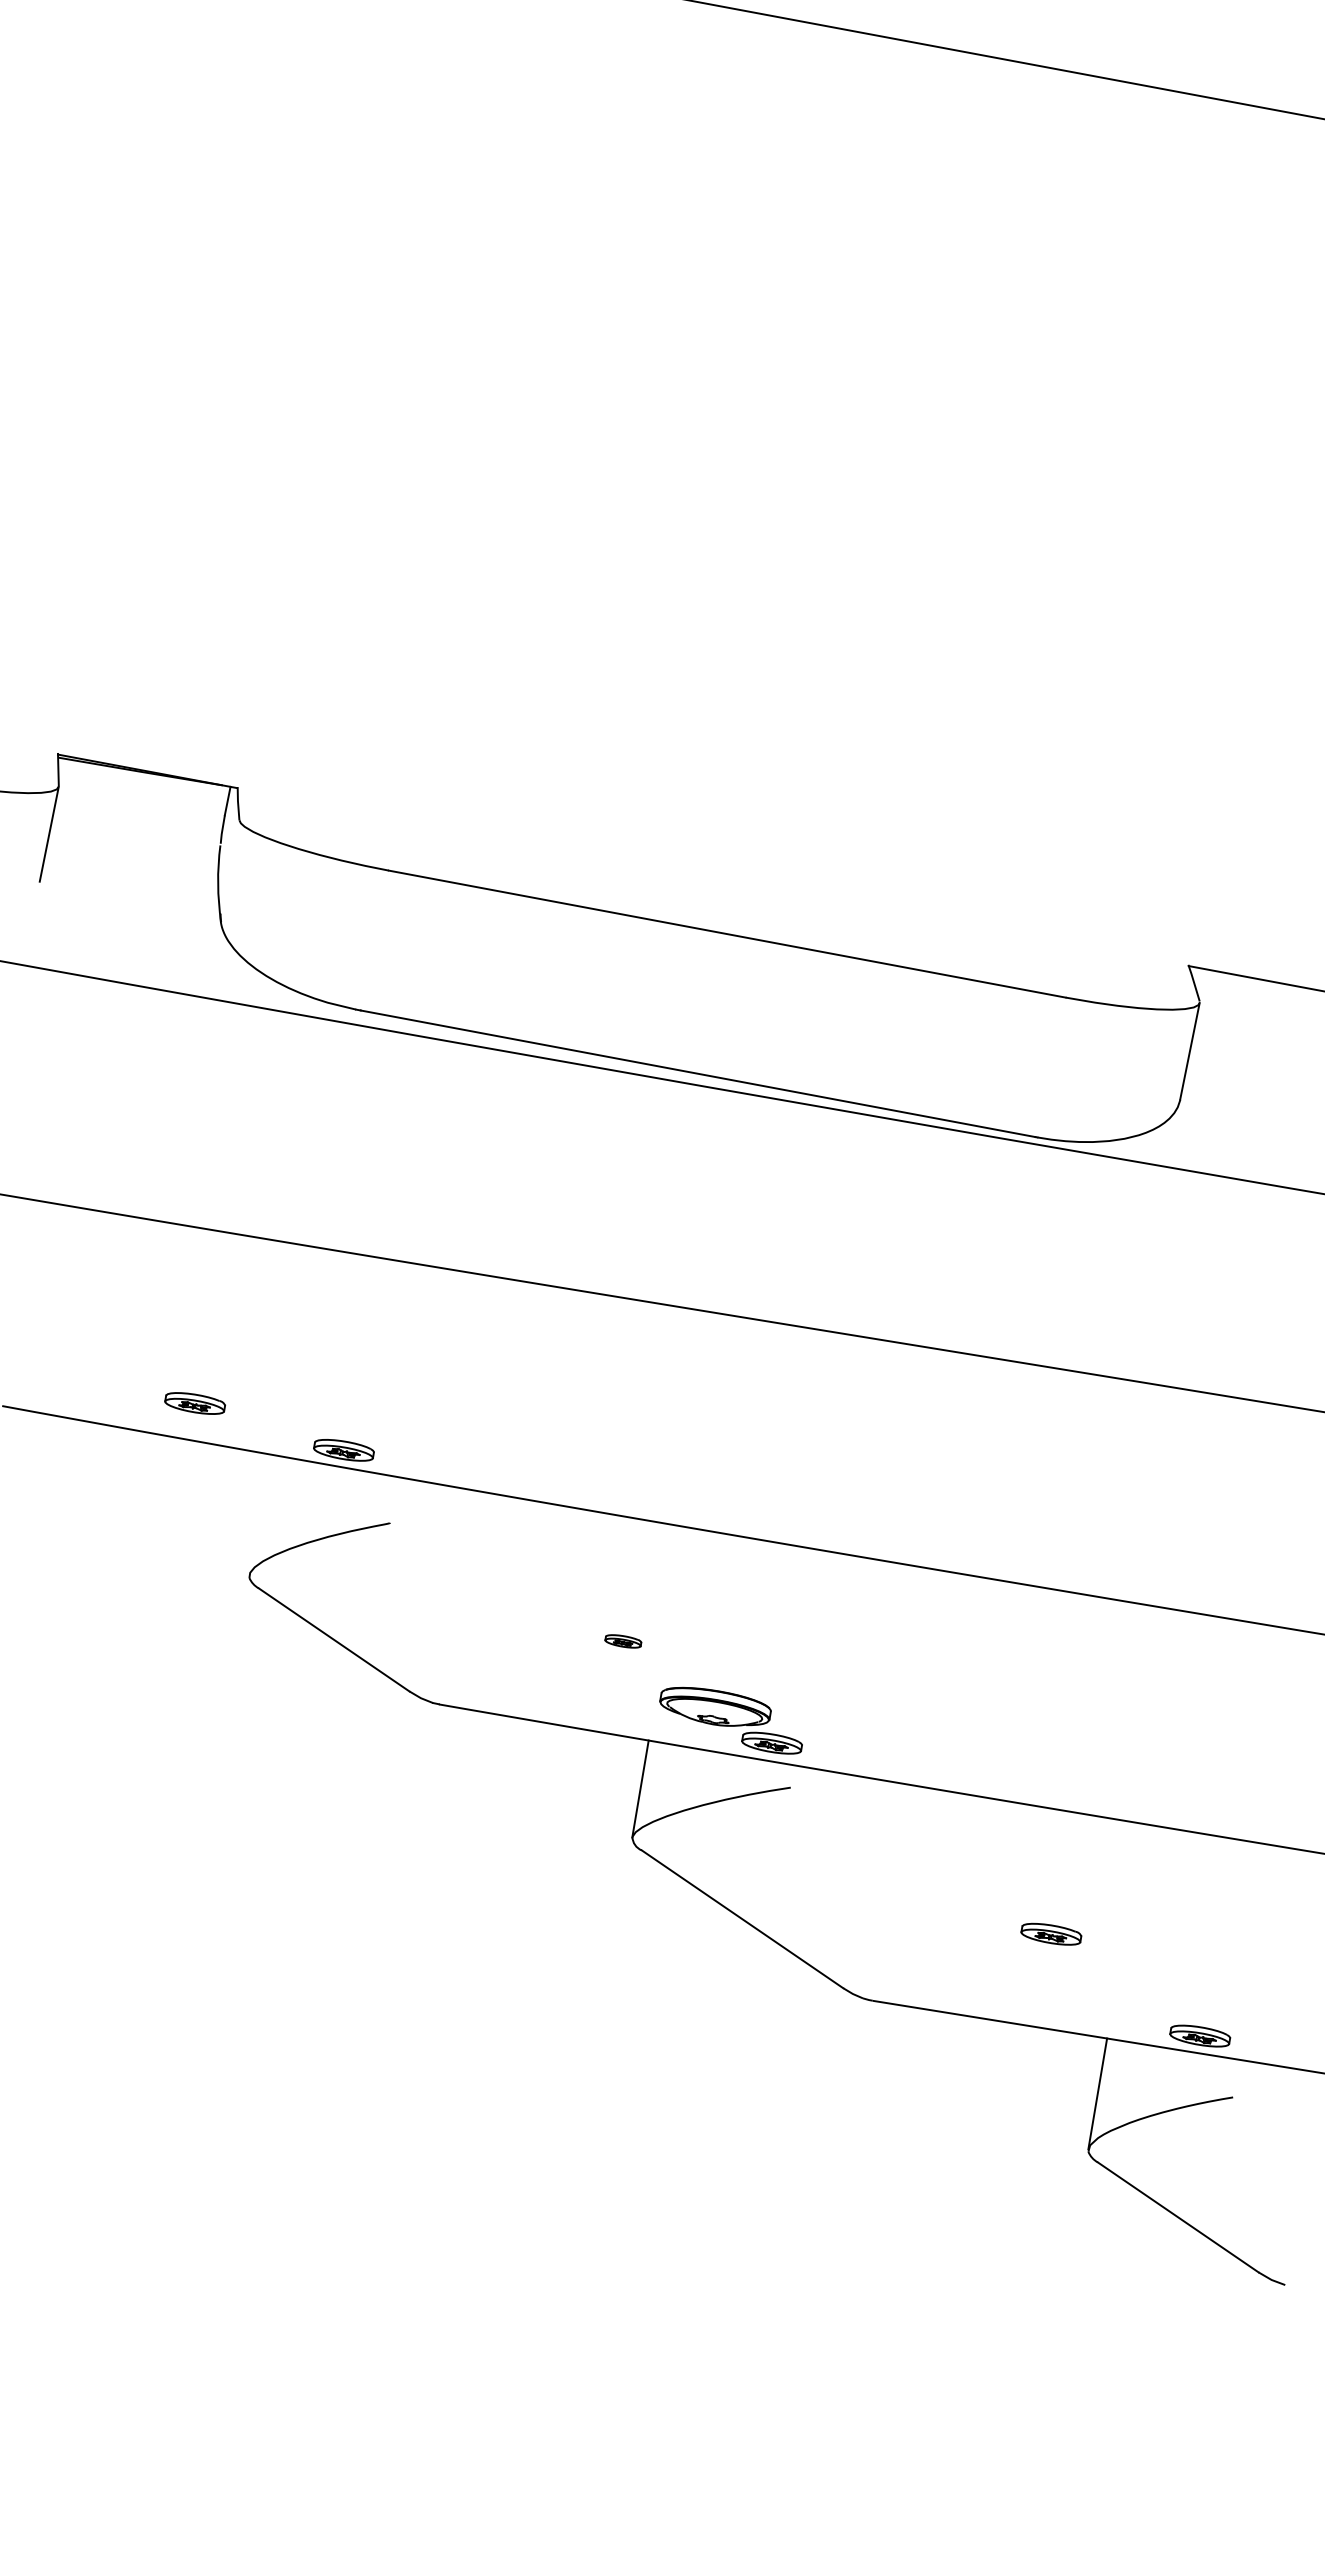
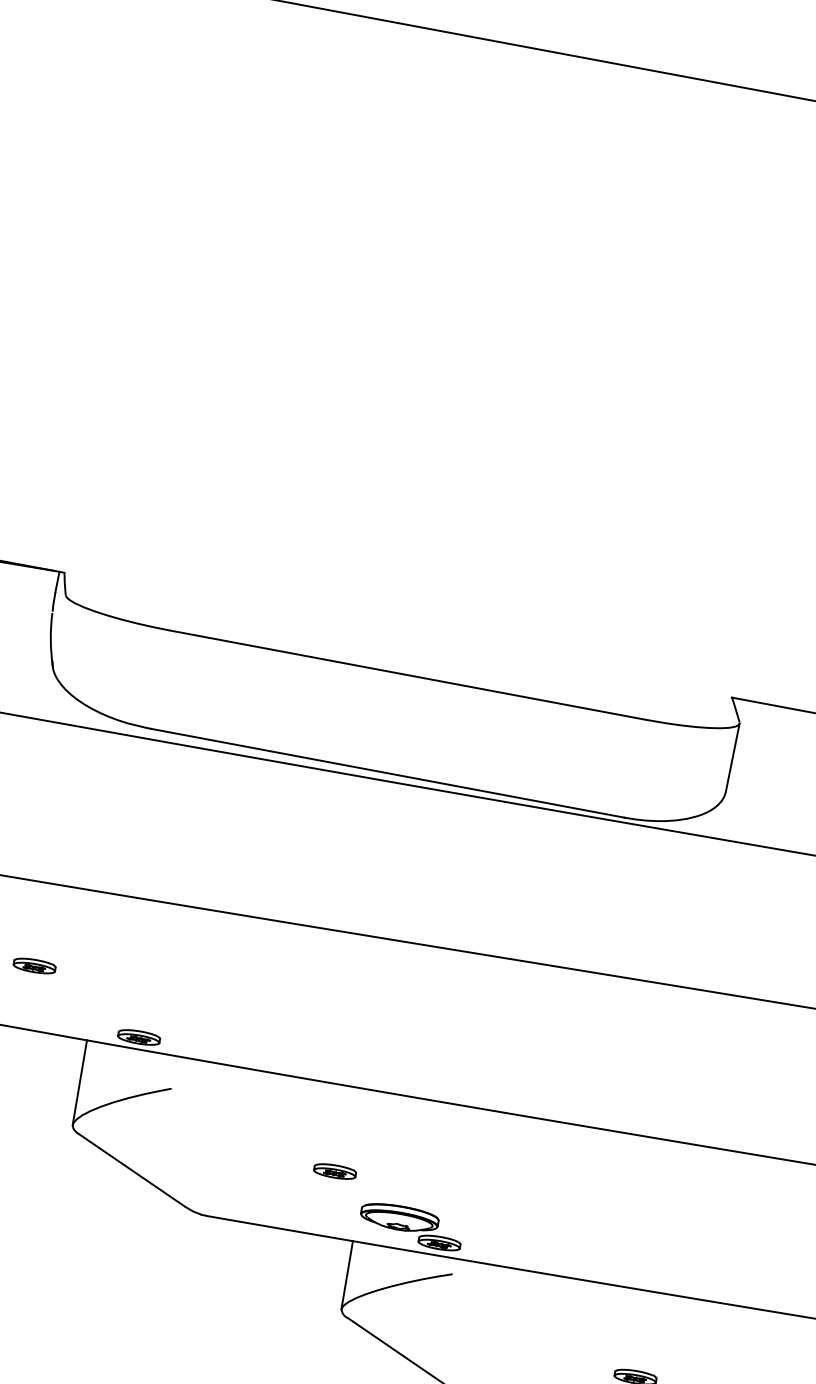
part: (195, 1403) -> (34, 966), moved
line: (259, 1514) -> (79, 1082), added
part: (623, 1641) -> (335, 1171), size x1.67

